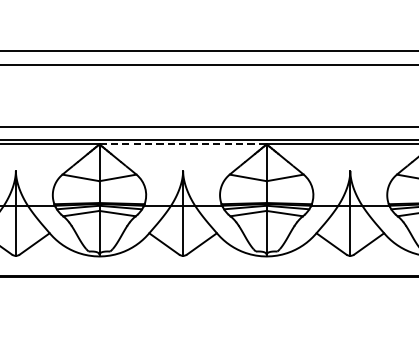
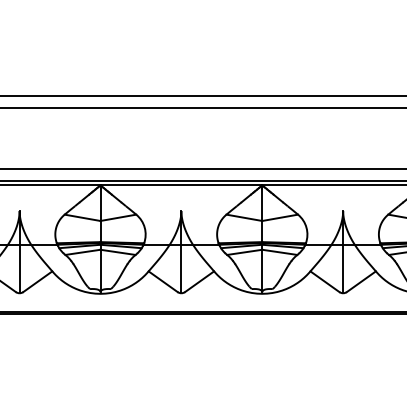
line: (183, 144) -> (181, 185), dashed -> solid

